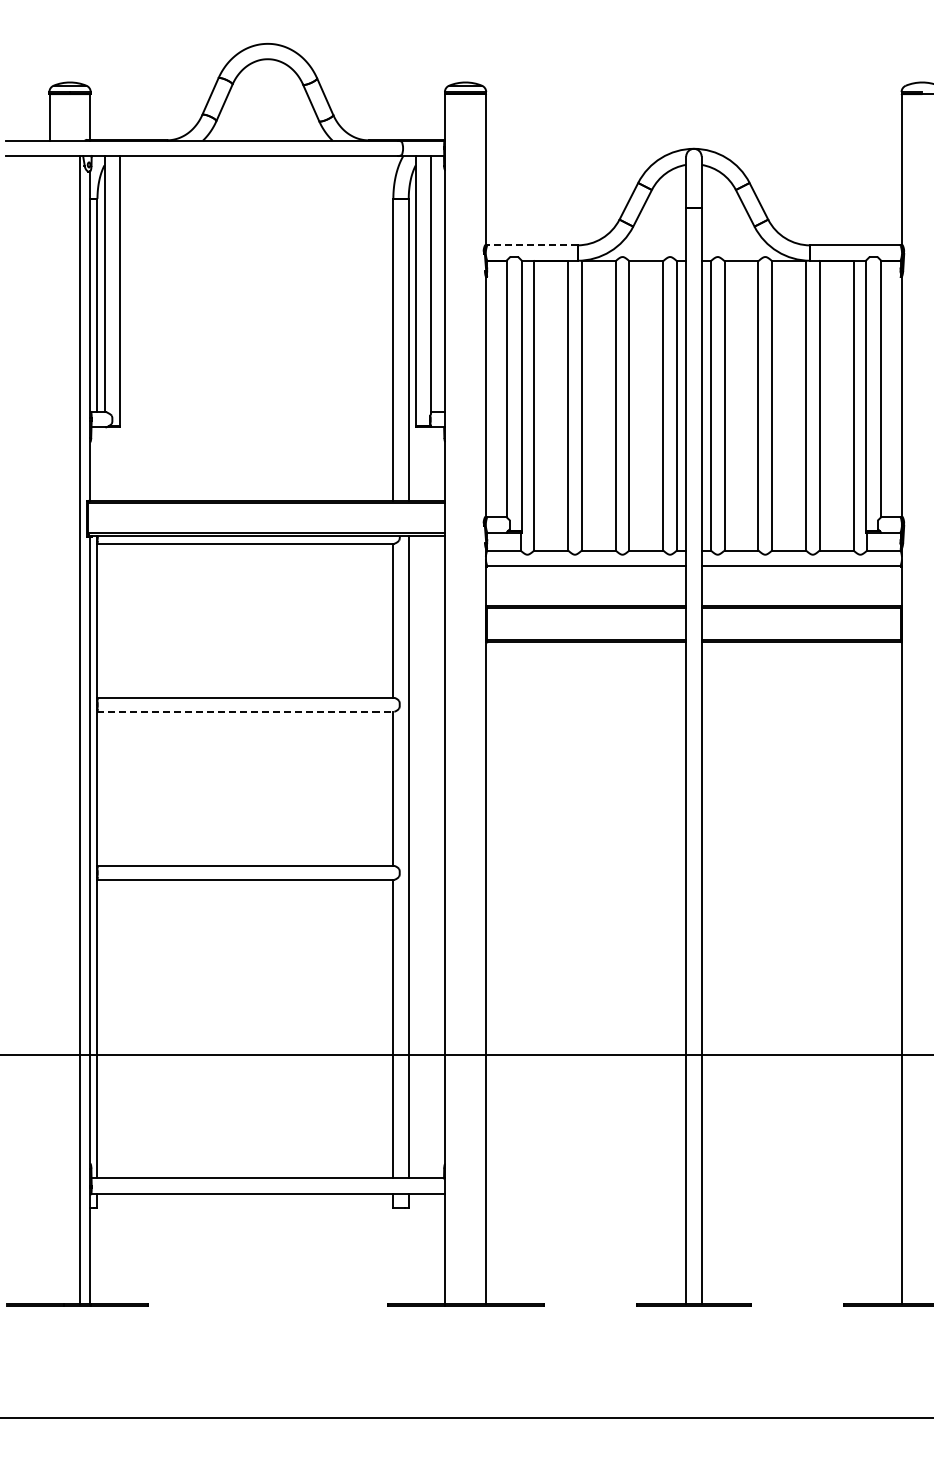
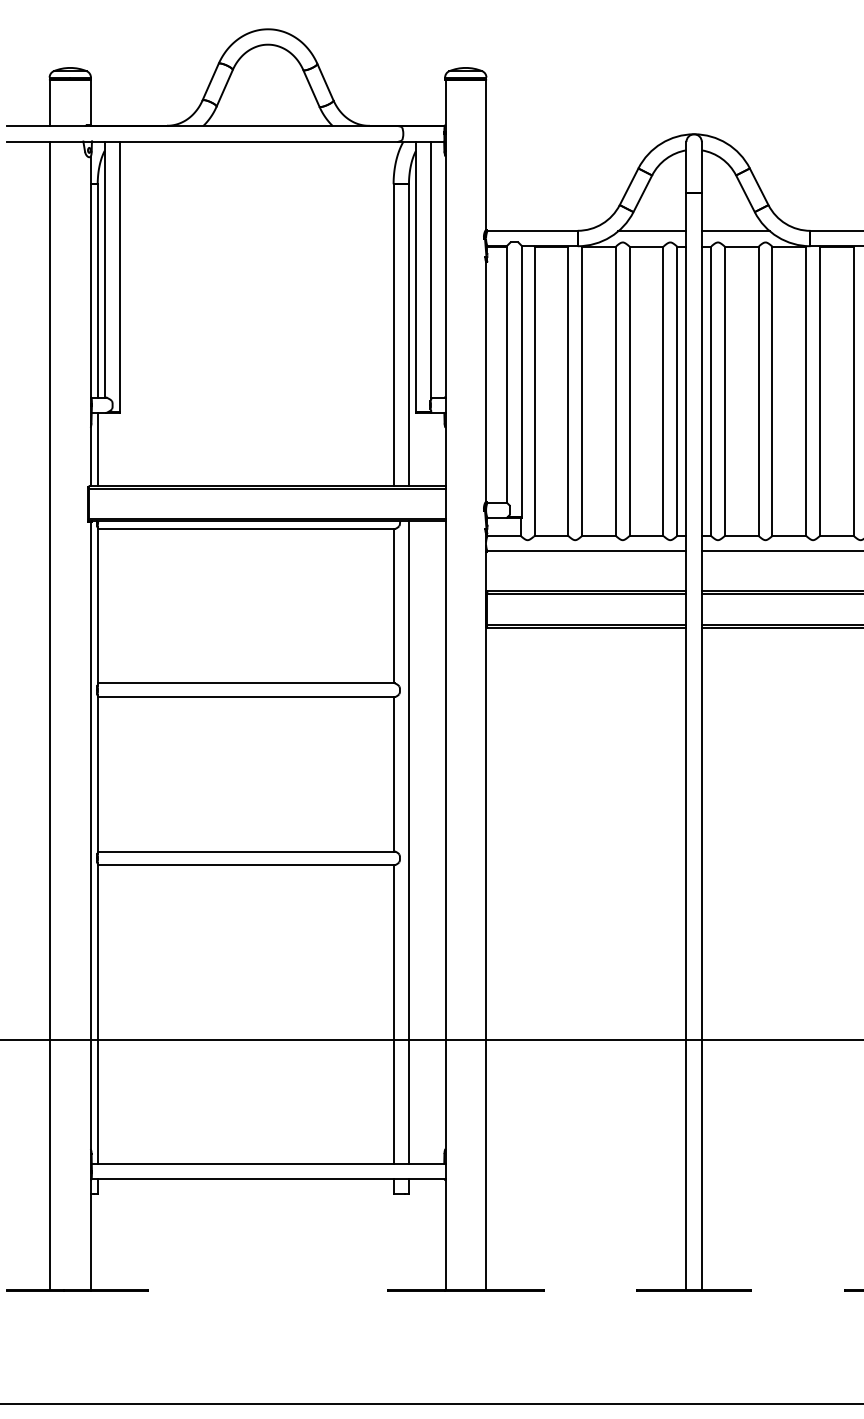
line: (531, 245) -> (531, 230), dashed -> solid
line: (652, 245) -> (652, 230), added
line: (735, 245) -> (735, 230), added
line: (97, 463) -> (97, 448), added
line: (246, 711) -> (246, 696), dashed -> solid
line: (79, 730) -> (49, 715), moved

